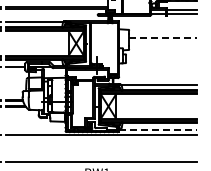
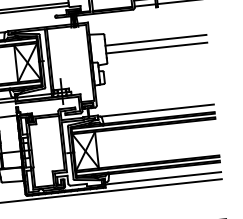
line: (163, 37) -> (156, 39), dashed -> solid
line: (163, 42) -> (157, 47), added
line: (158, 130) -> (163, 178), dashed -> solid

